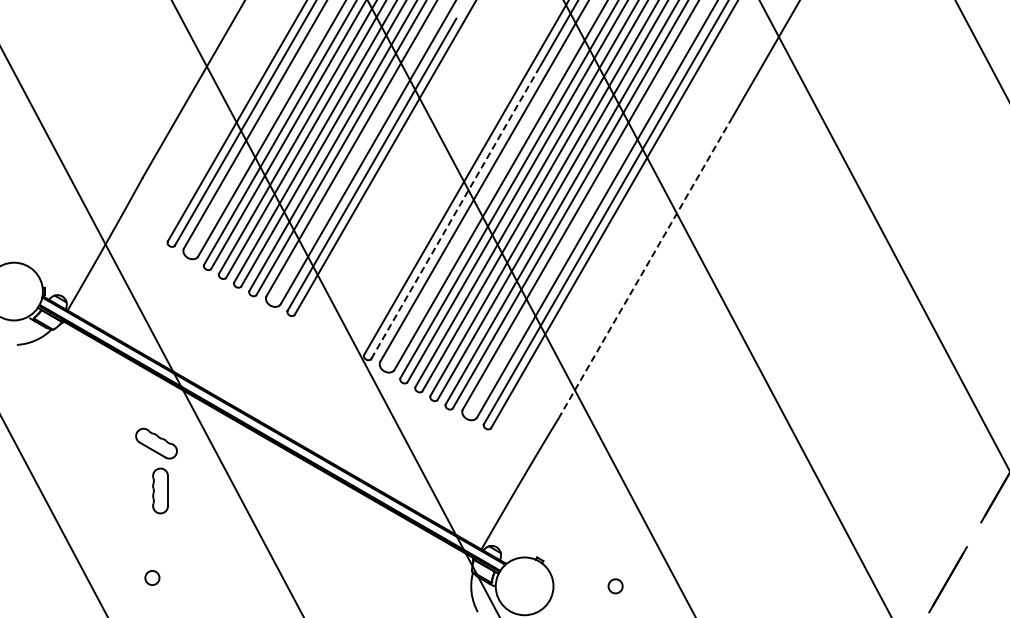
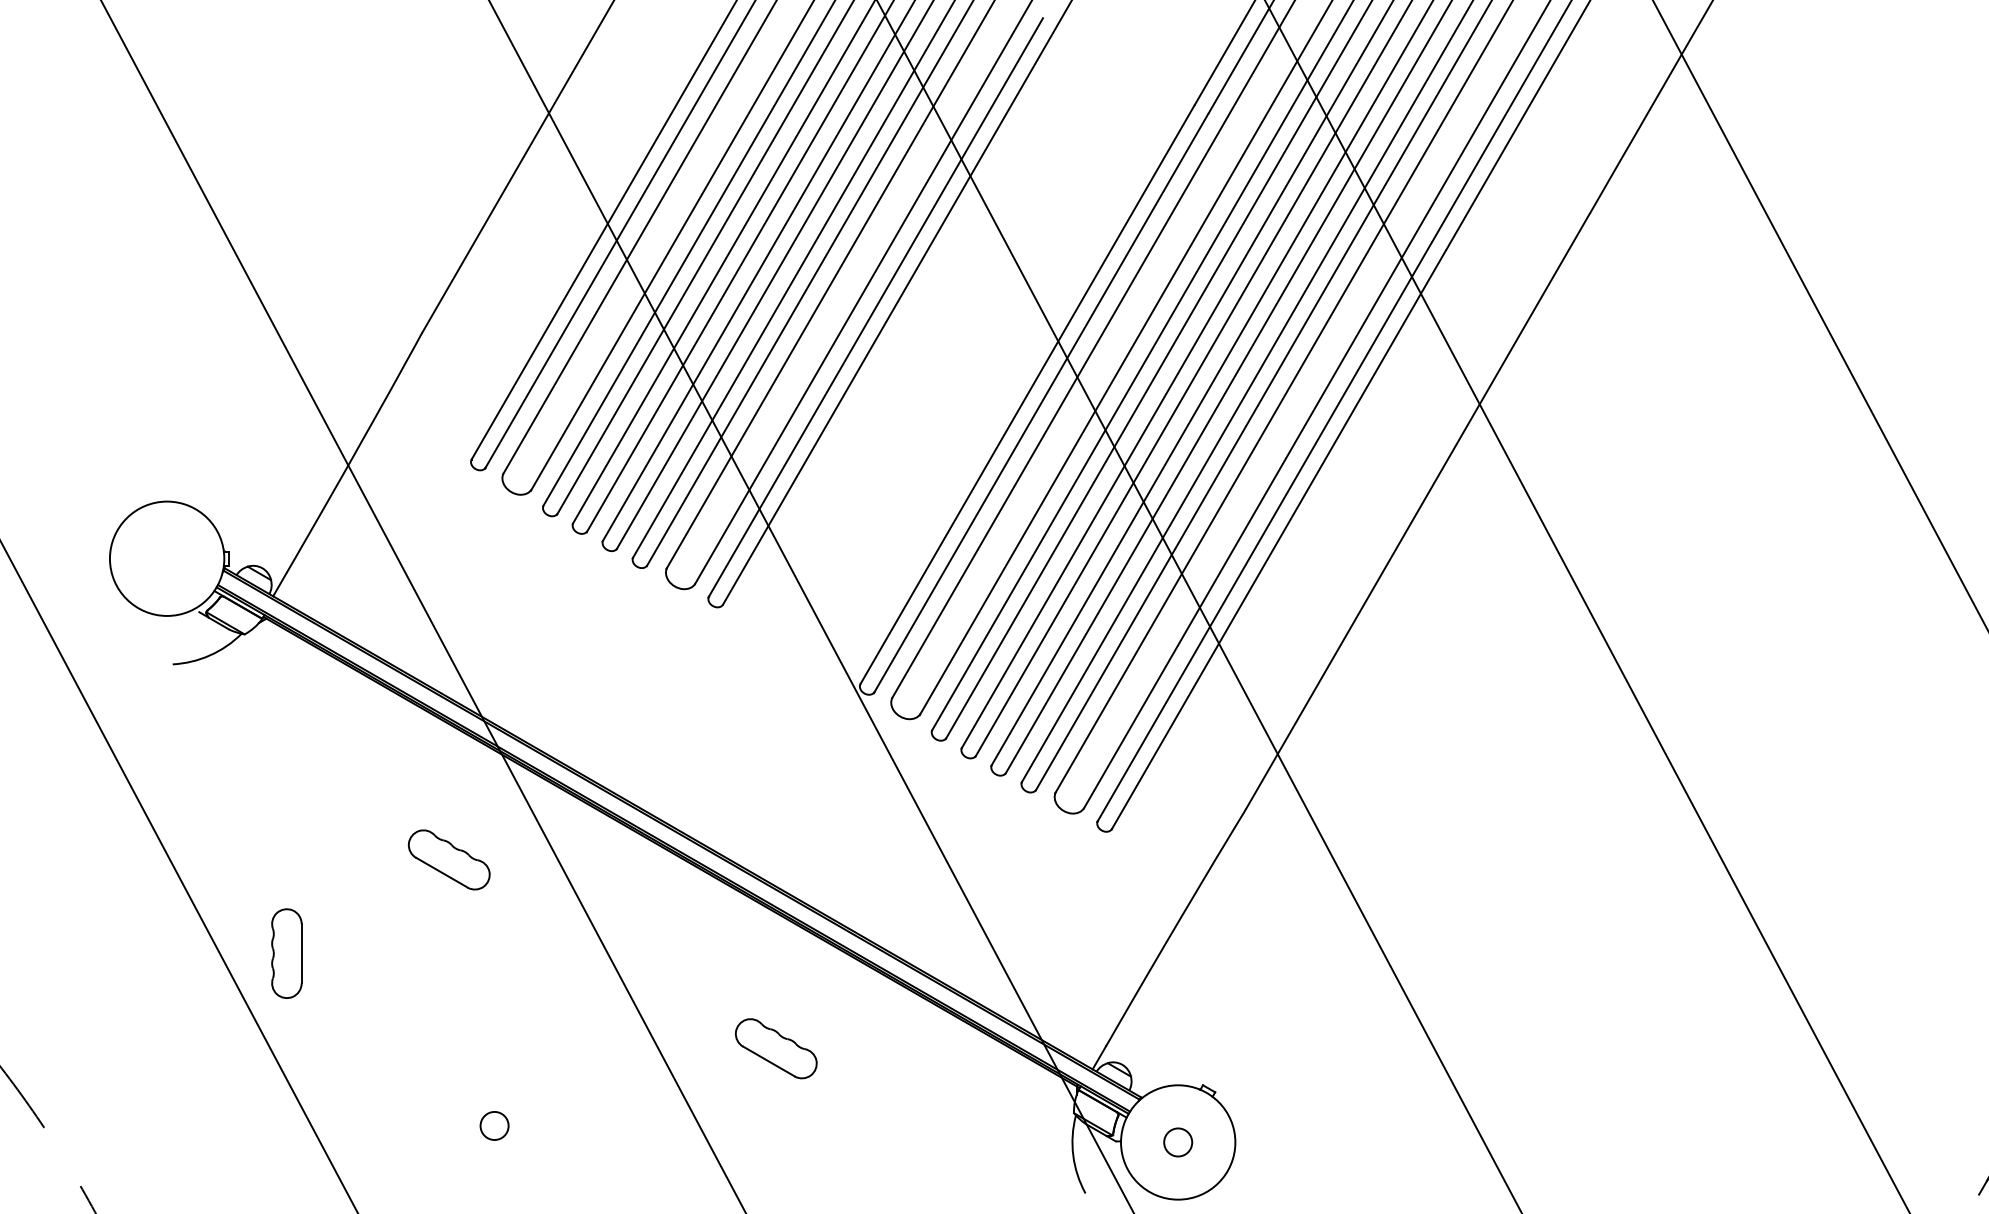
line: (455, 212) -> (1041, 402), dashed -> solid
line: (645, 268) -> (1417, 513), dashed -> solid
part: (160, 490) -> (286, 952), moved
part: (321, 538) -> (775, 1047), added
circle: (152, 577) -> (494, 1124), moved
circle: (615, 586) -> (1177, 1142), moved

